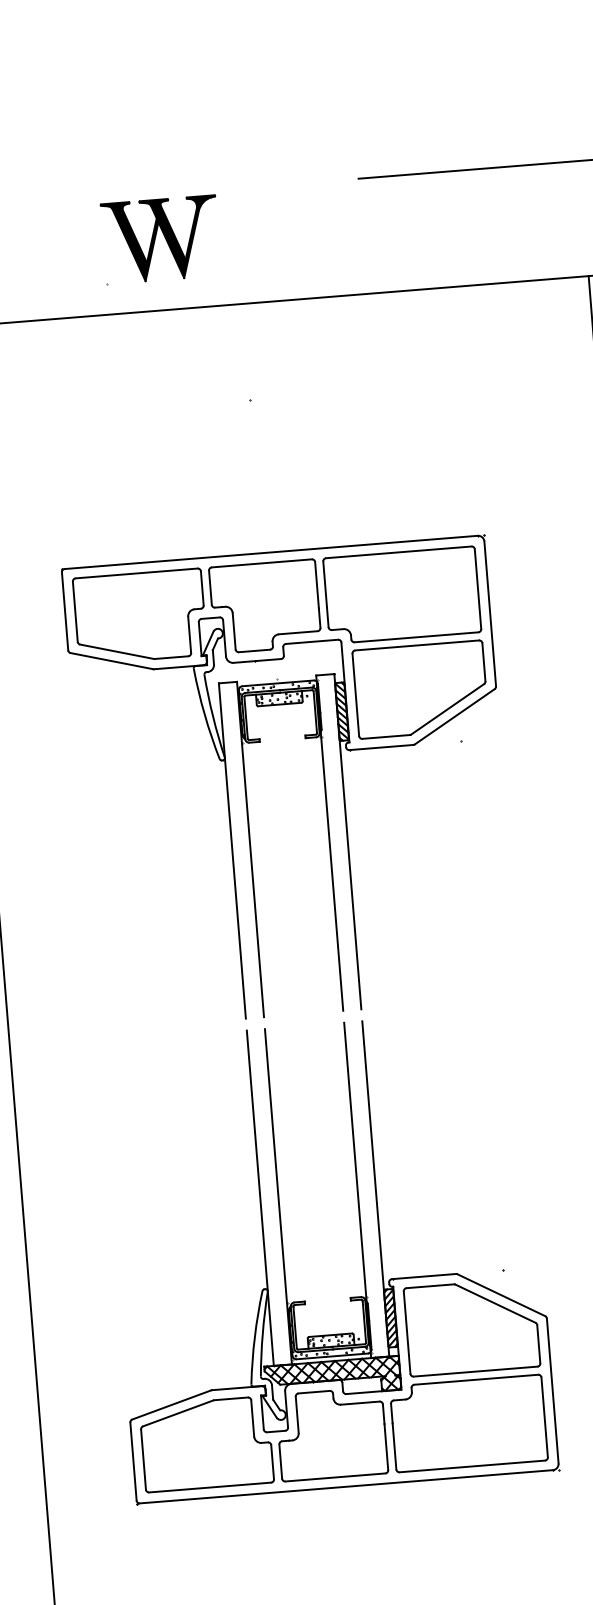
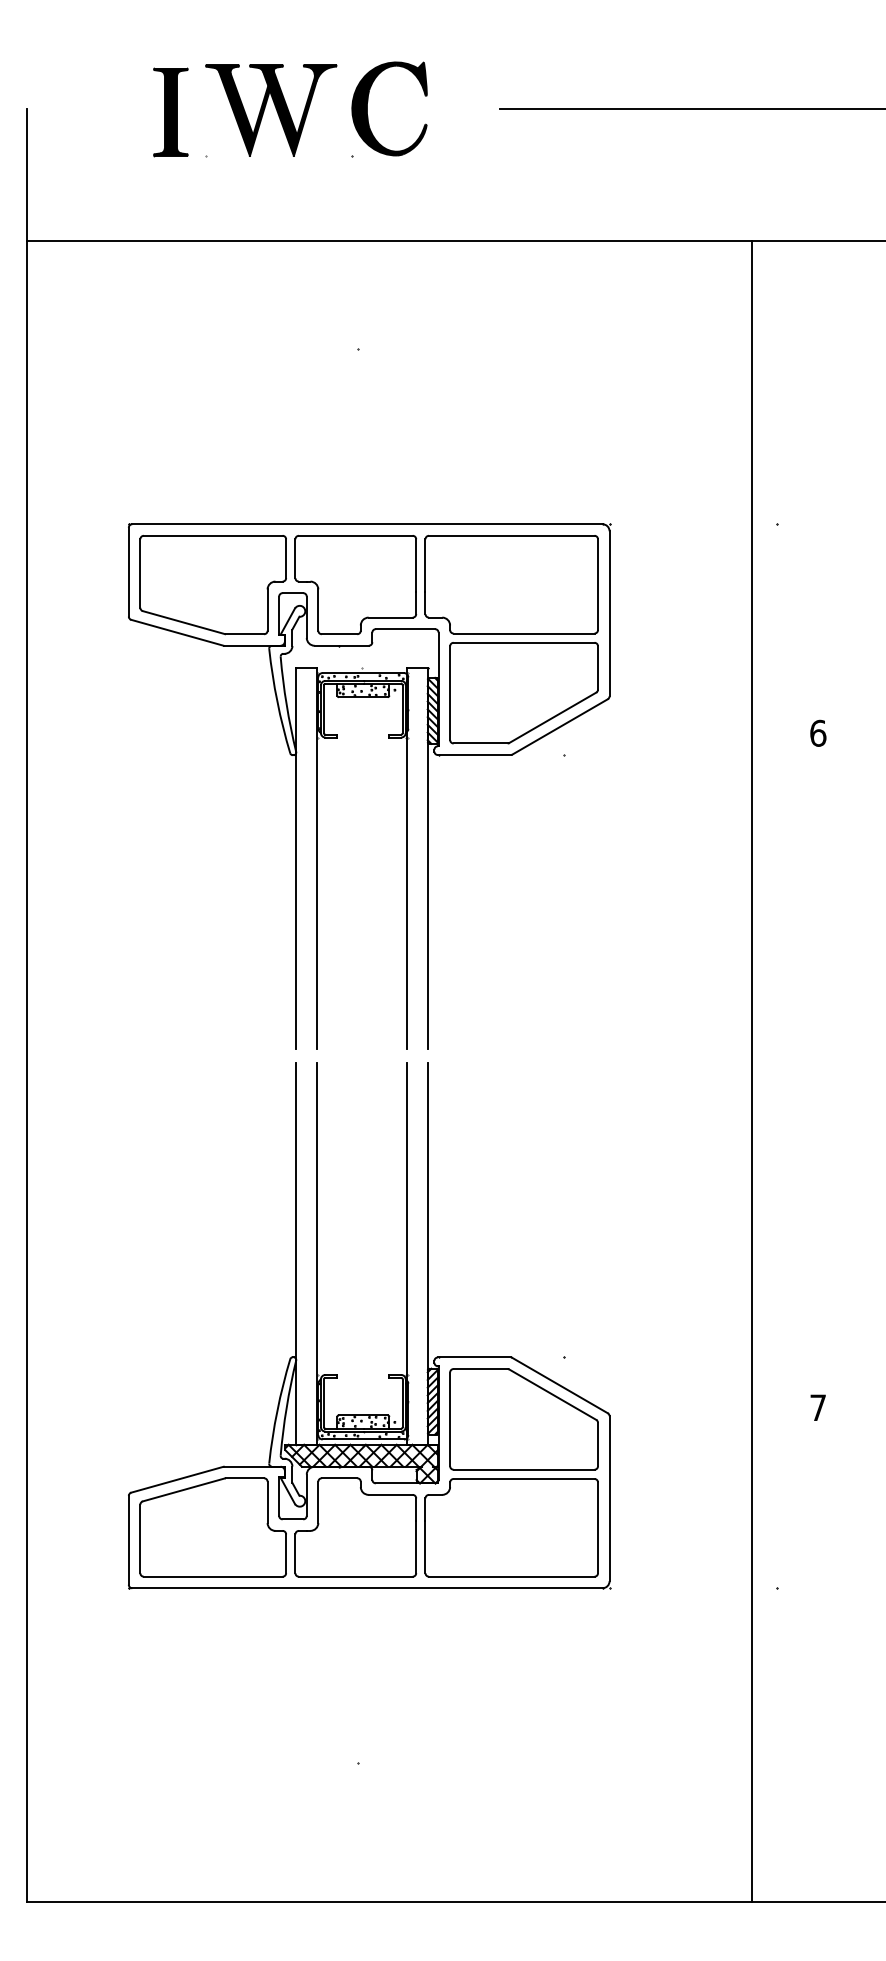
part: (243, 193) -> (368, 115), added
part: (69, 204) -> (170, 112), added
part: (161, 239) -> (271, 110), moved

